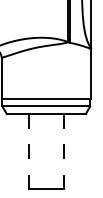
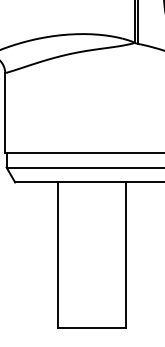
line: (28, 151) -> (57, 255), dashed -> solid
line: (63, 151) -> (125, 255), dashed -> solid

